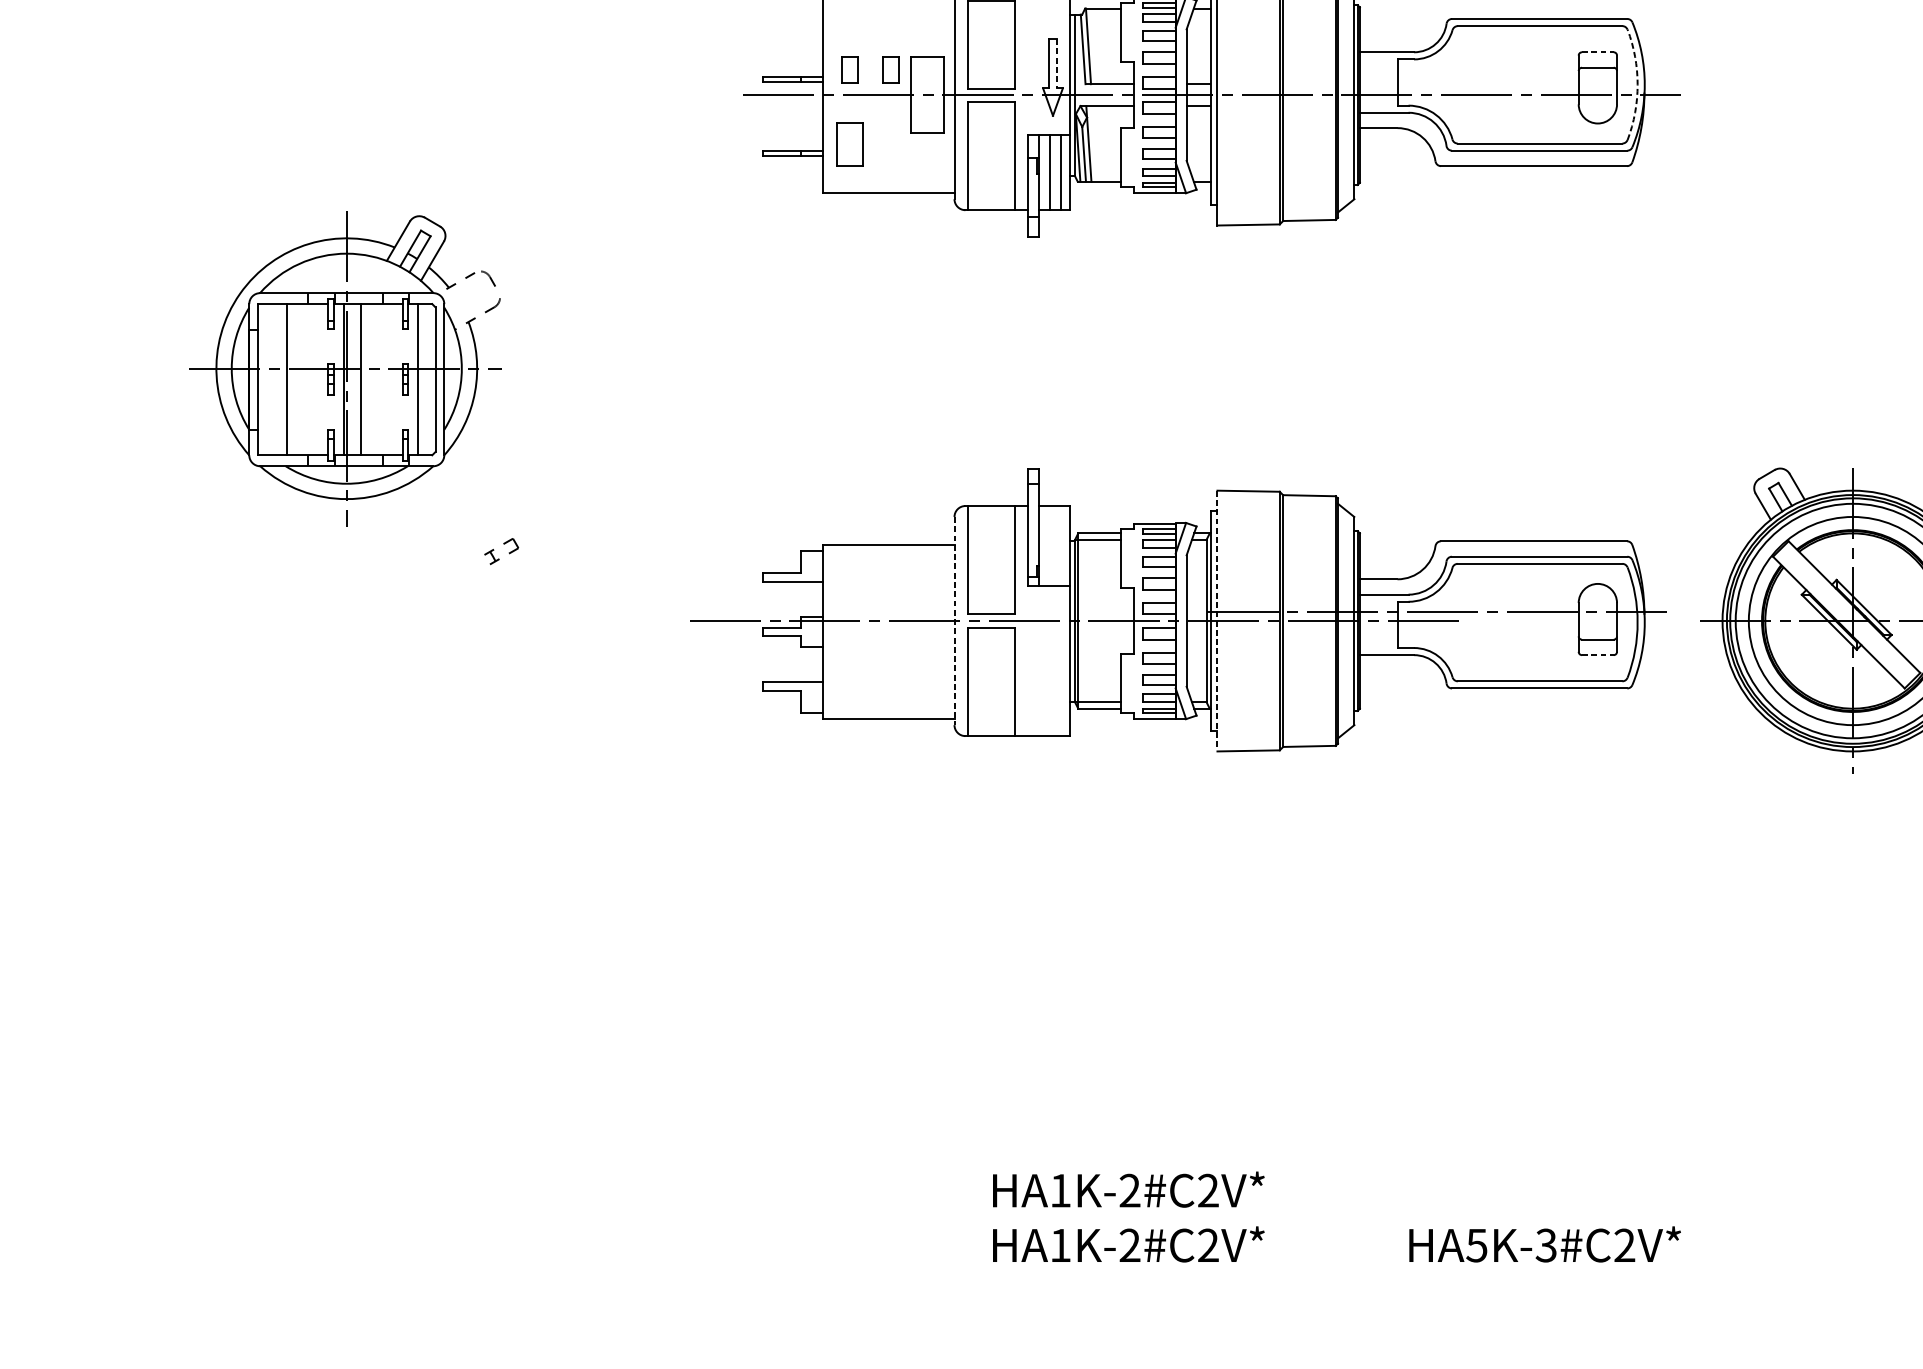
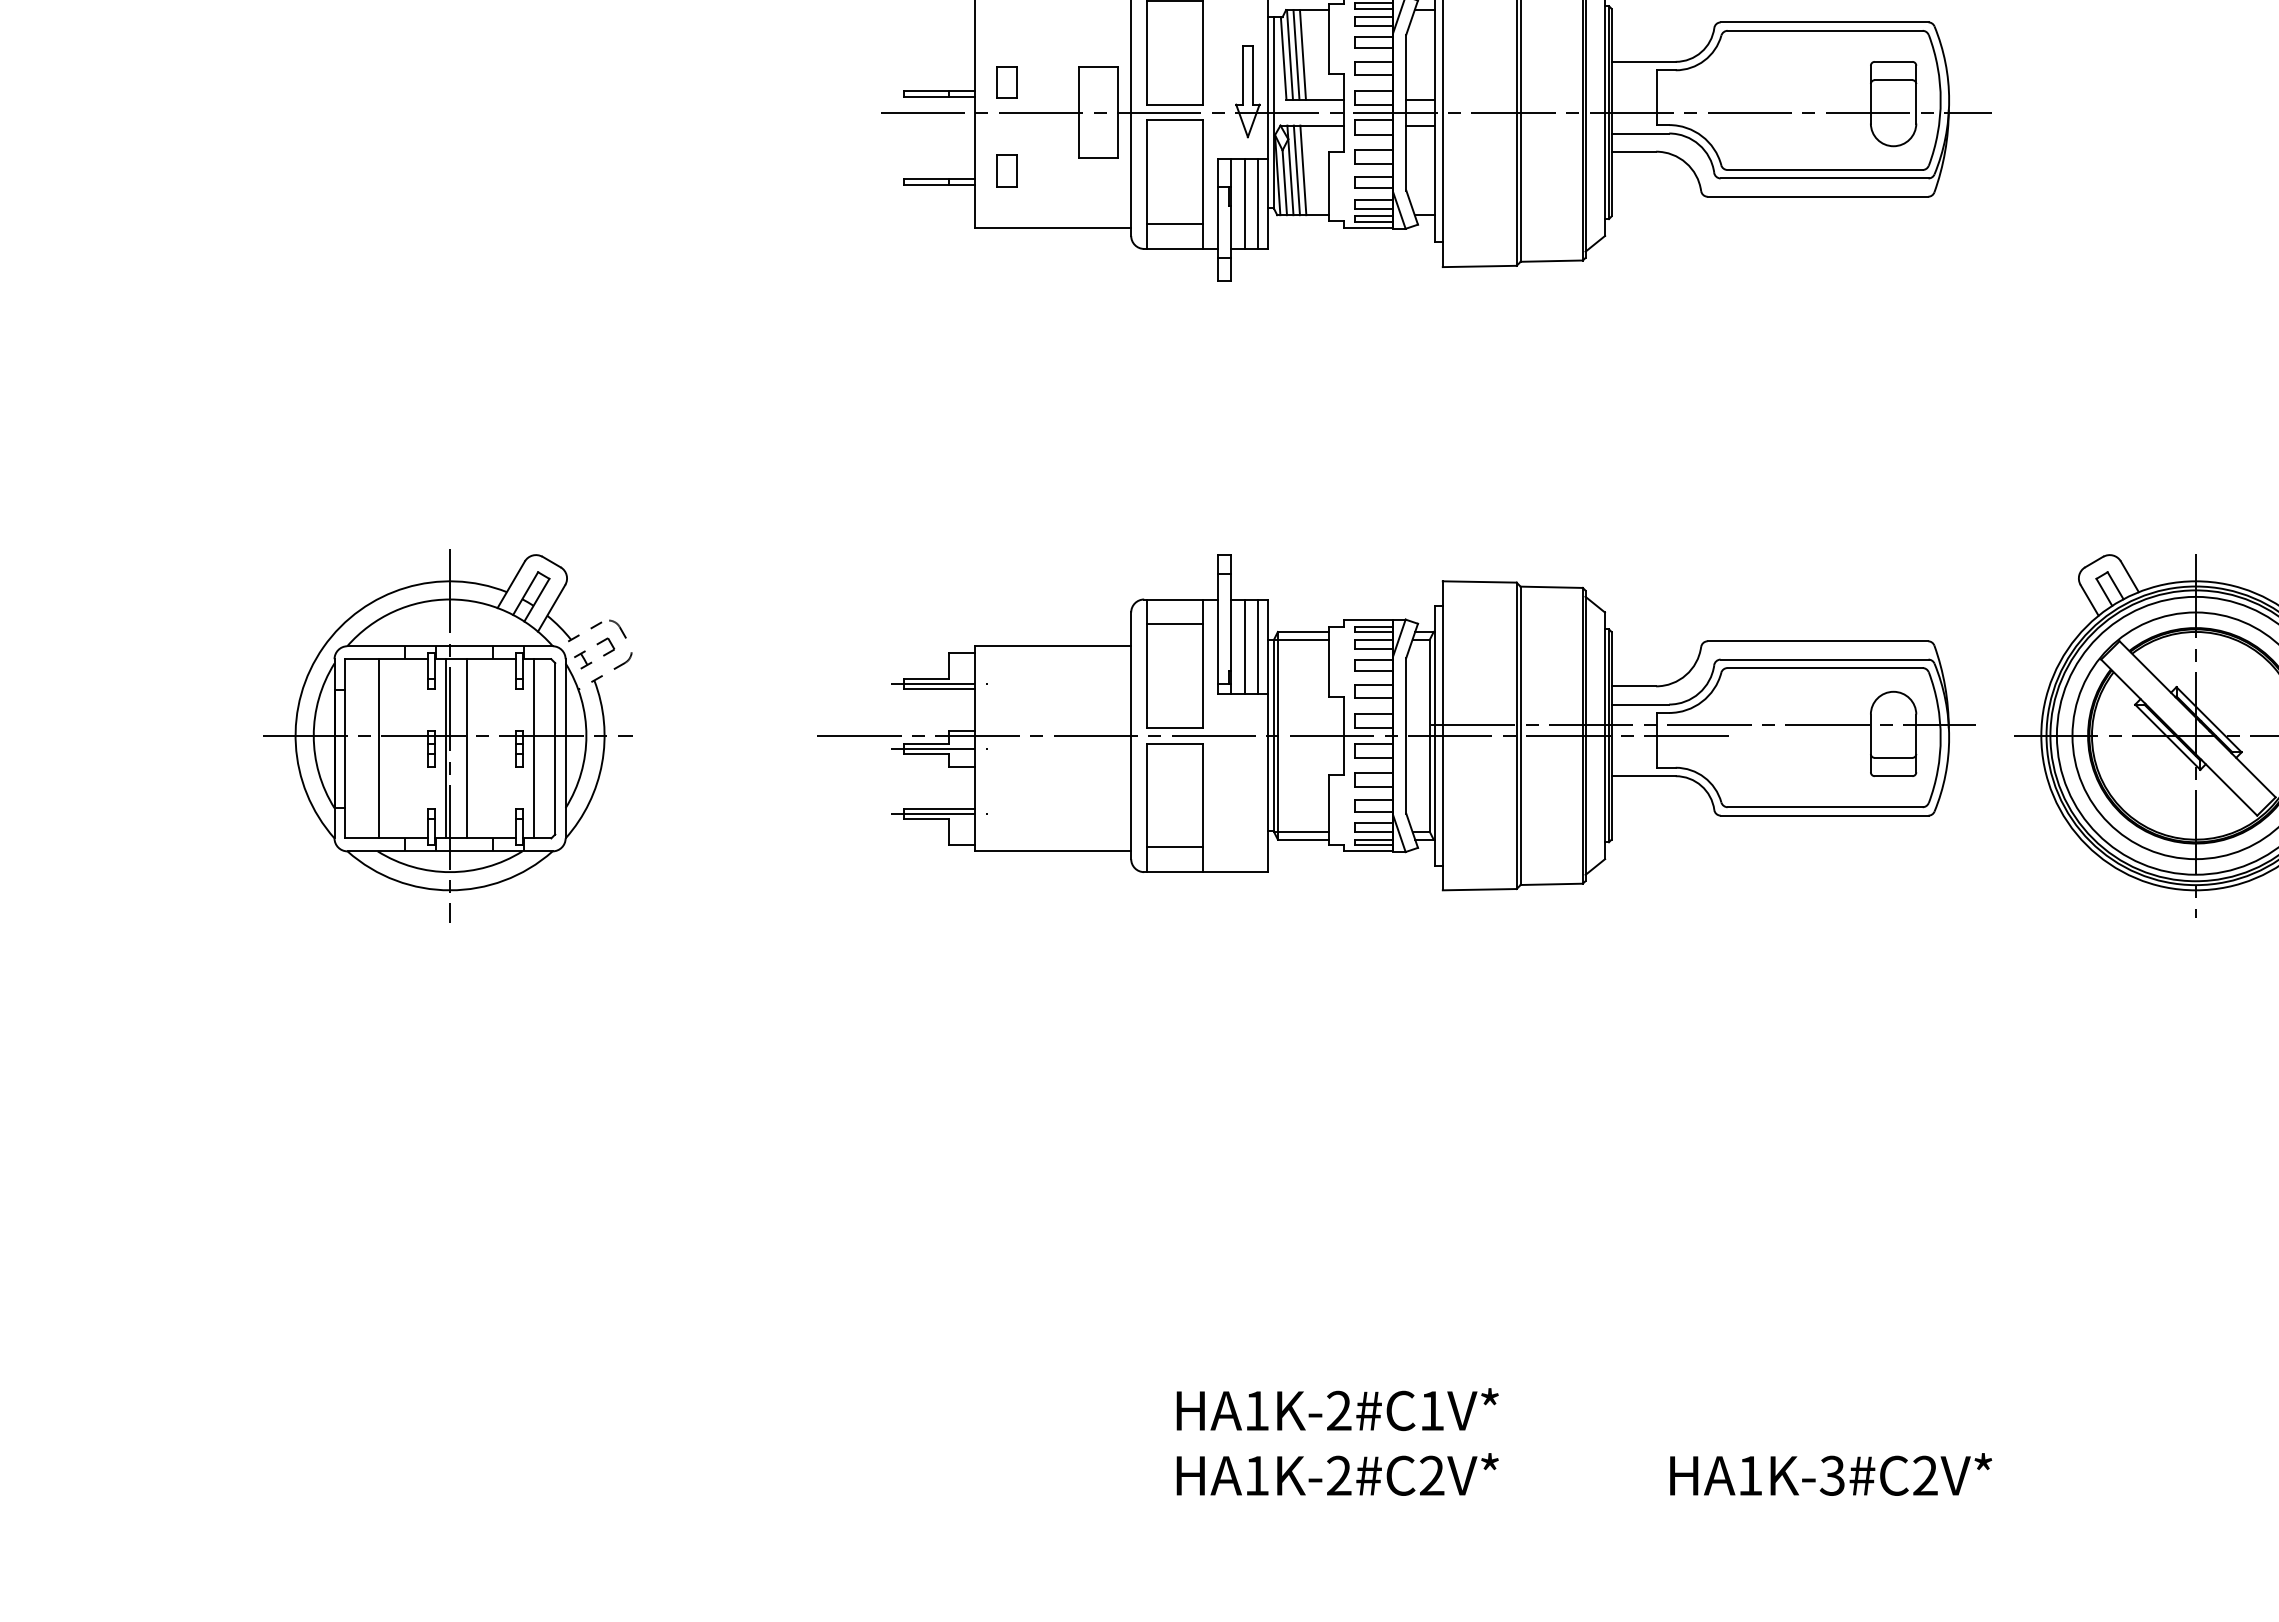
line: (1093, 46) -> (1296, 54), added
line: (1099, 46) -> (1302, 54), added
line: (1597, 51) -> (1893, 61), dashed -> solid
line: (1057, 63) -> (1253, 75), dashed -> solid
part: (890, 69) -> (1055, 82), removed
arc: (1637, 84) -> (1940, 100), dashed -> solid
part: (849, 143) -> (1006, 170), size x0.62
line: (1093, 143) -> (1296, 170), added
line: (1099, 143) -> (1303, 170), added
line: (991, 189) -> (1174, 224), added
part: (344, 368) -> (447, 735), moved
line: (991, 527) -> (1174, 624), added
line: (1050, 545) -> (1244, 646), added
line: (1061, 545) -> (1257, 646), added
line: (792, 576) -> (939, 683), added
line: (1217, 620) -> (1442, 735), dashed -> solid
line: (954, 621) -> (1131, 736), dashed -> solid
line: (792, 631) -> (939, 748), added
line: (1597, 655) -> (1893, 776), dashed -> solid
line: (792, 686) -> (939, 813), added
line: (991, 715) -> (1174, 847), added
text: (1208, 1190) -> (1432, 1410), HA1K-2#C2V* -> HA1K-2#C1V*
text: (1476, 1245) -> (1749, 1475), HA5K-3#C2V* -> HA1K-3#C2V*

